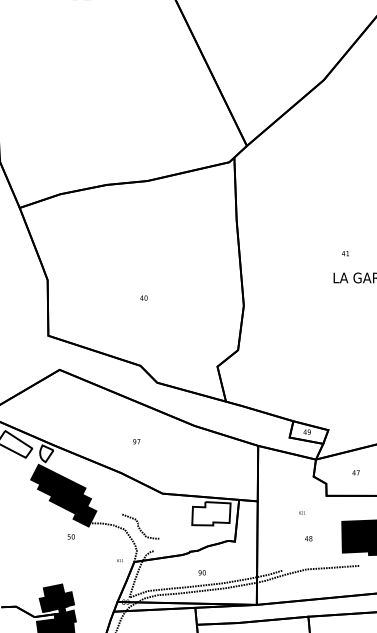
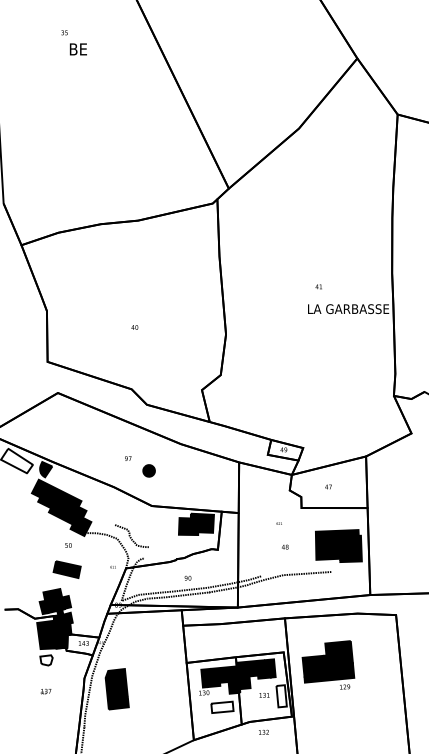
fill: (47, 453) -> (46, 469), added
part: (158, 454) -> (148, 470), added
fill: (210, 513) -> (195, 524), added
part: (69, 563) -> (66, 569), added

